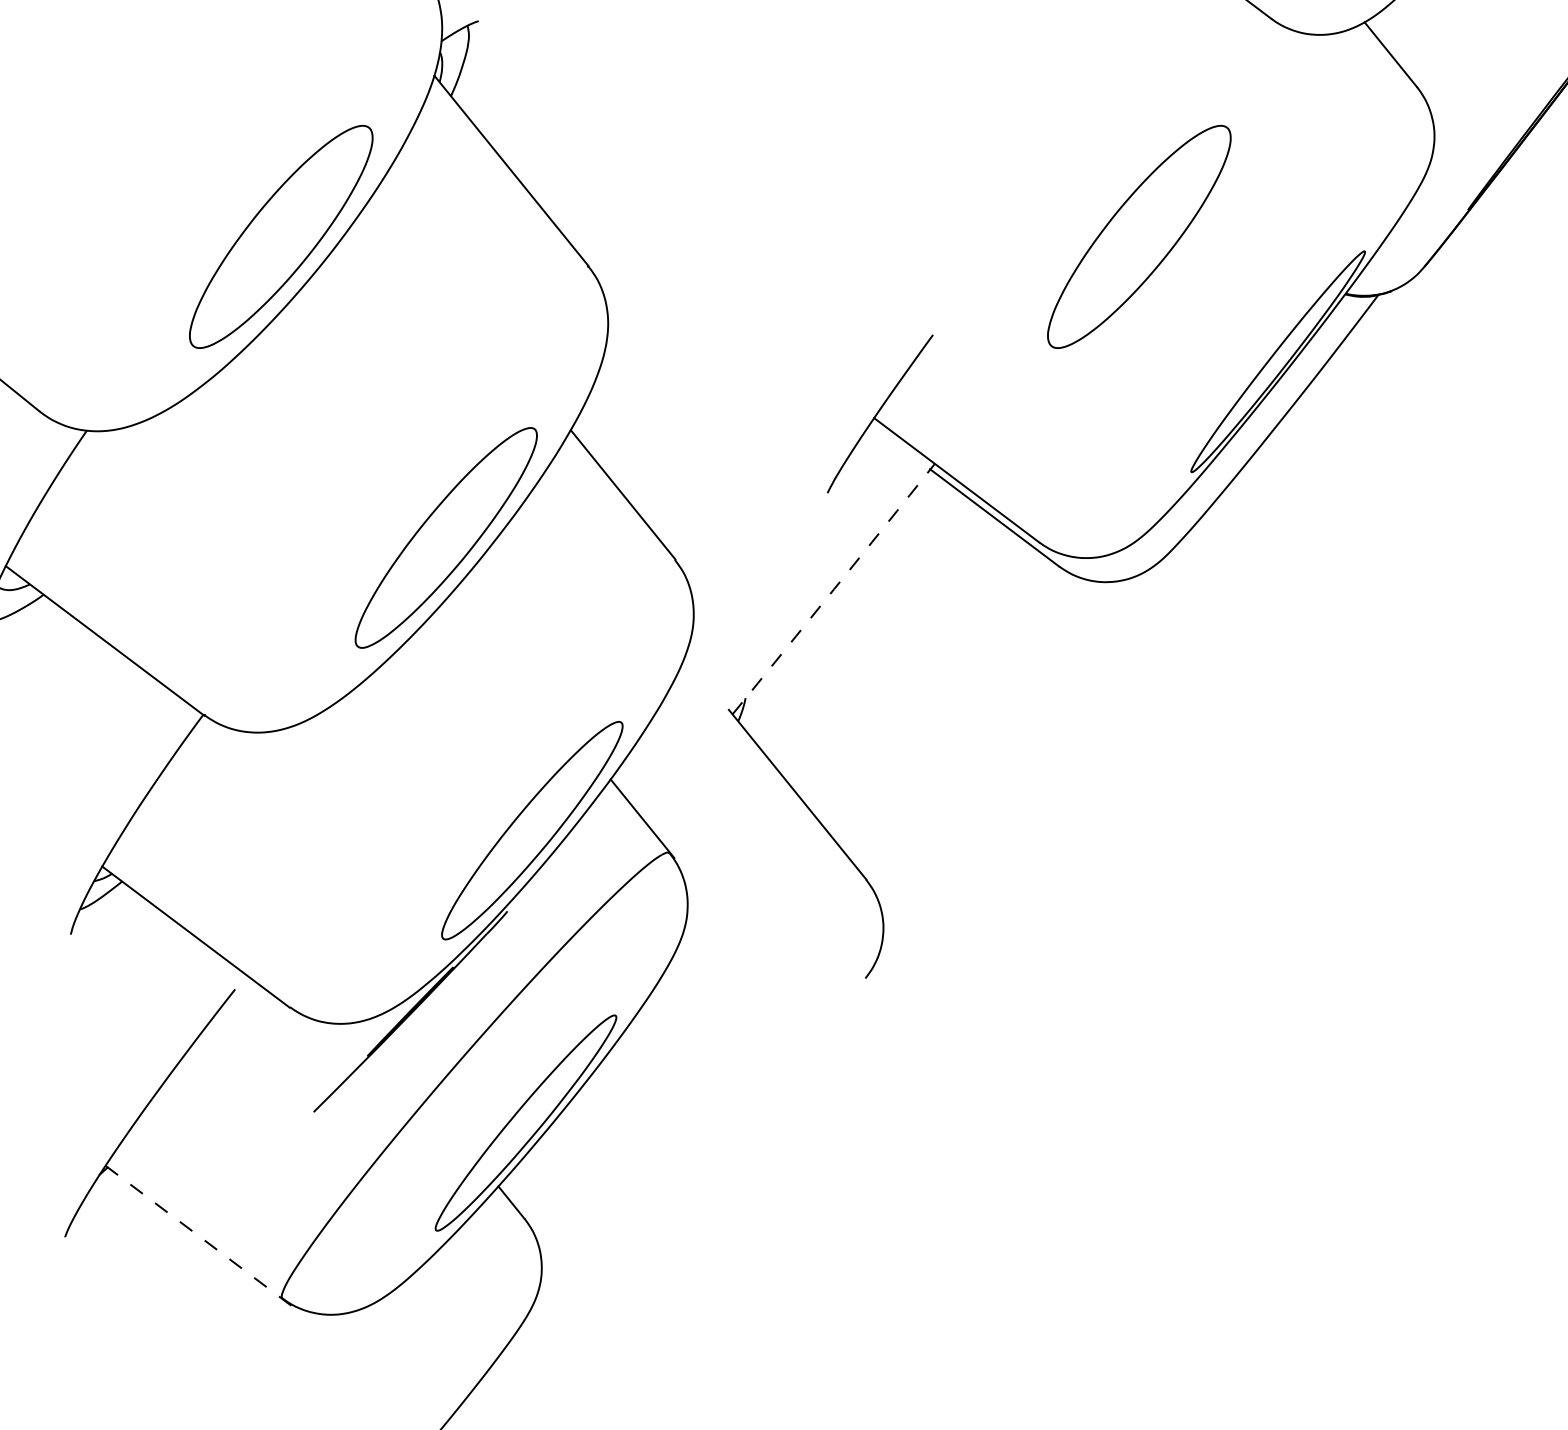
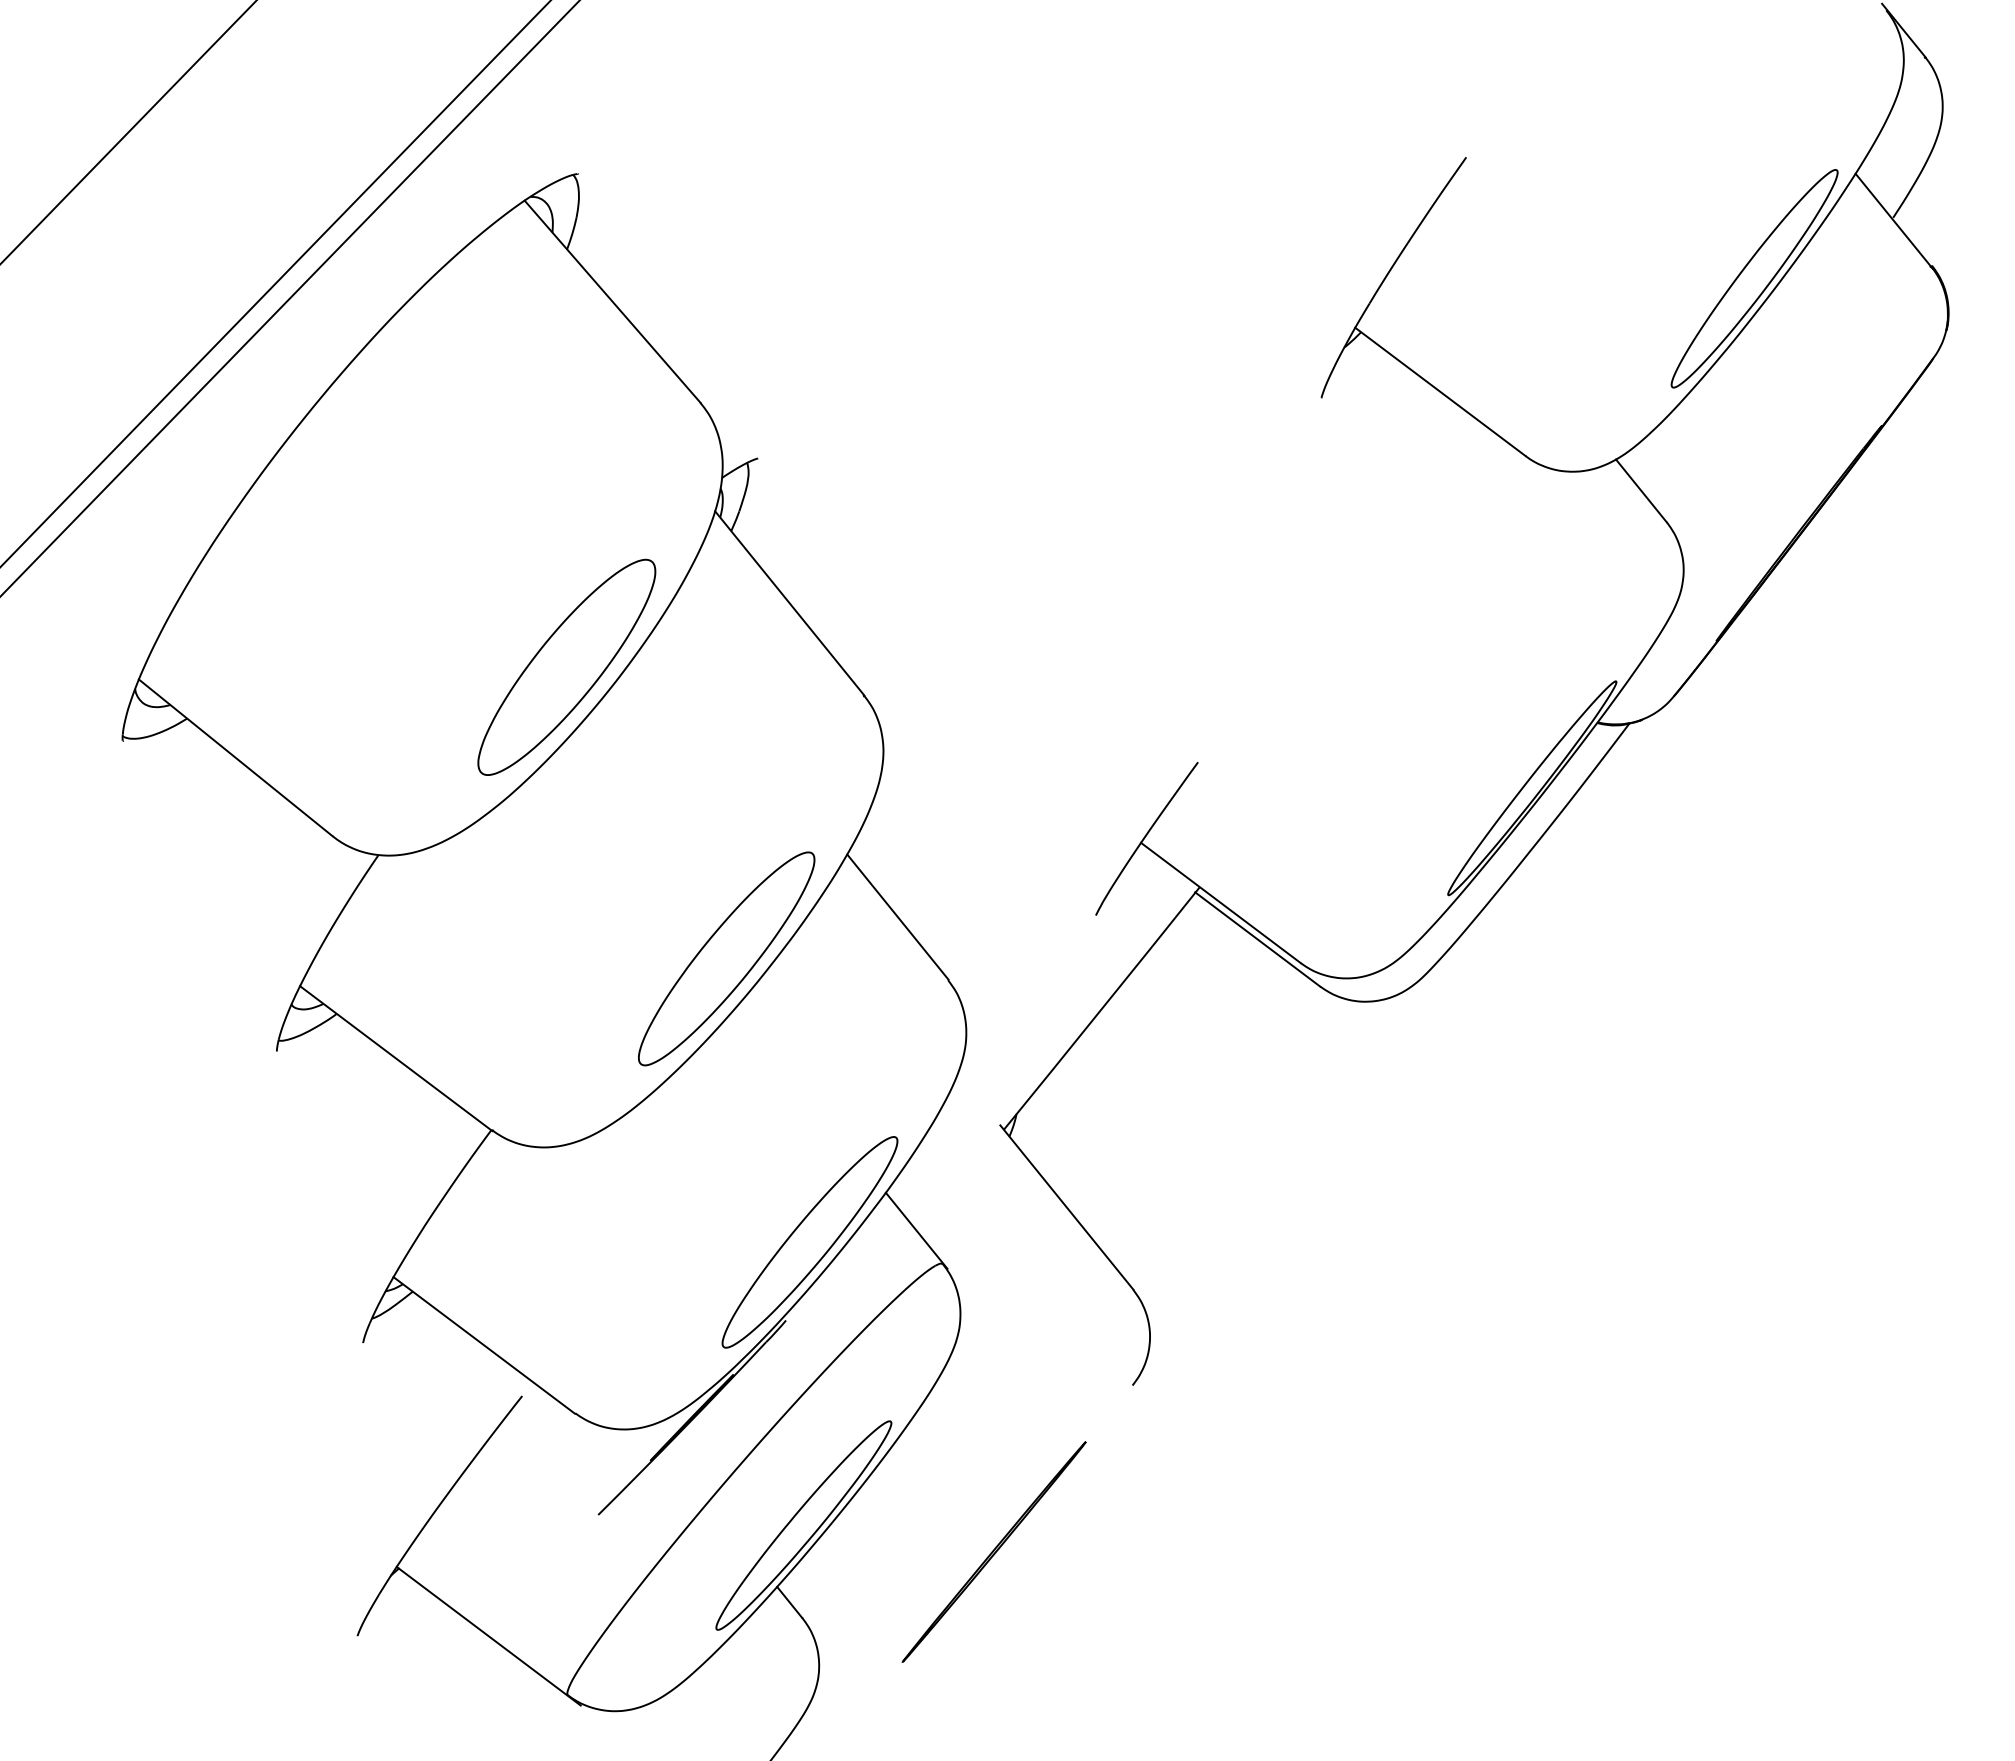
part: (1138, 236) -> (1397, 666), removed
arc: (834, 589) -> (1102, 1008), dashed -> solid
part: (721, 1149) -> (993, 1551), added
line: (201, 1237) -> (489, 1636), dashed -> solid

